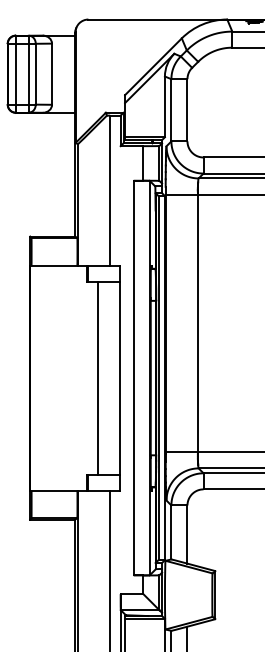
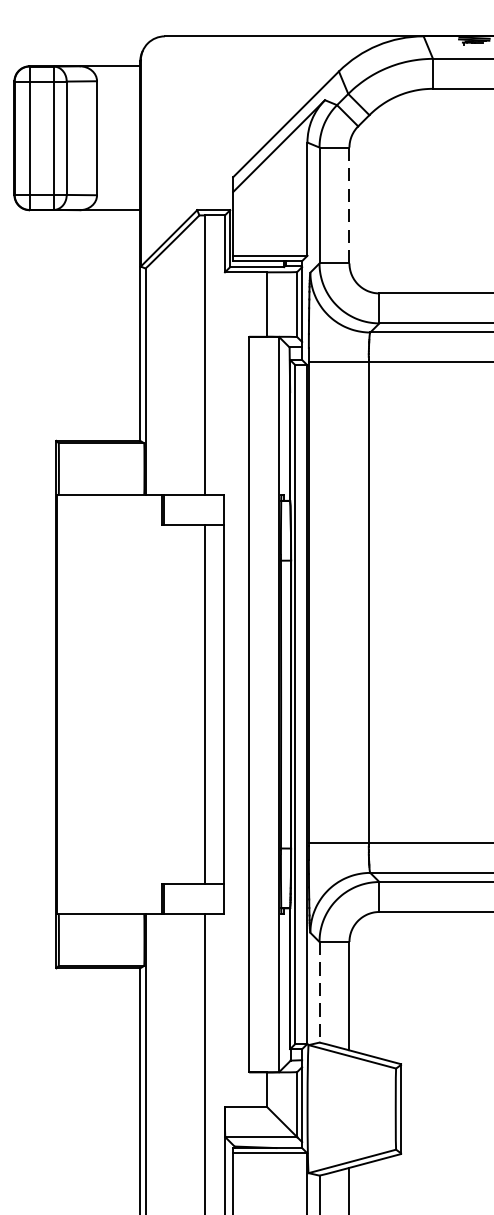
line: (187, 110) -> (349, 205), solid -> dashed
line: (97, 377) -> (204, 703), moved
line: (171, 532) -> (319, 992), solid -> dashed

